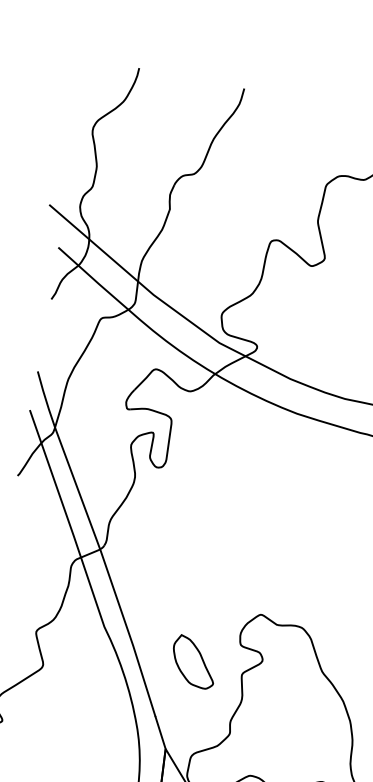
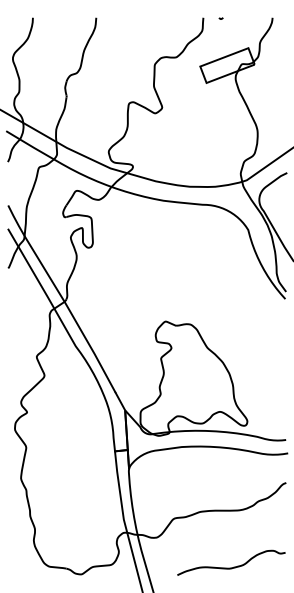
part: (193, 661) -> (131, 356), removed

